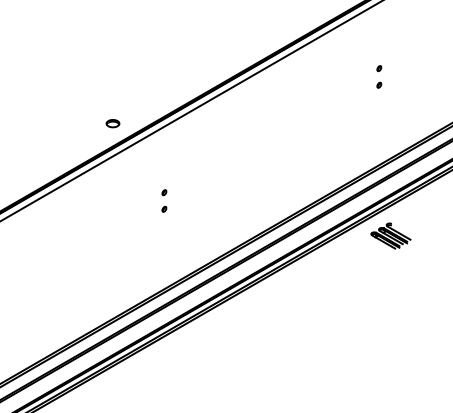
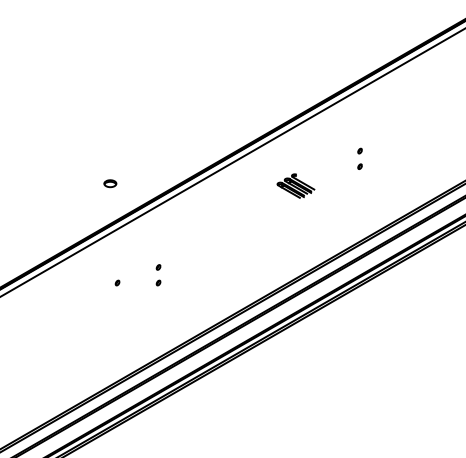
part: (113, 123) -> (110, 183), moved
part: (120, 208) -> (117, 282), added
part: (390, 235) -> (295, 185), moved

